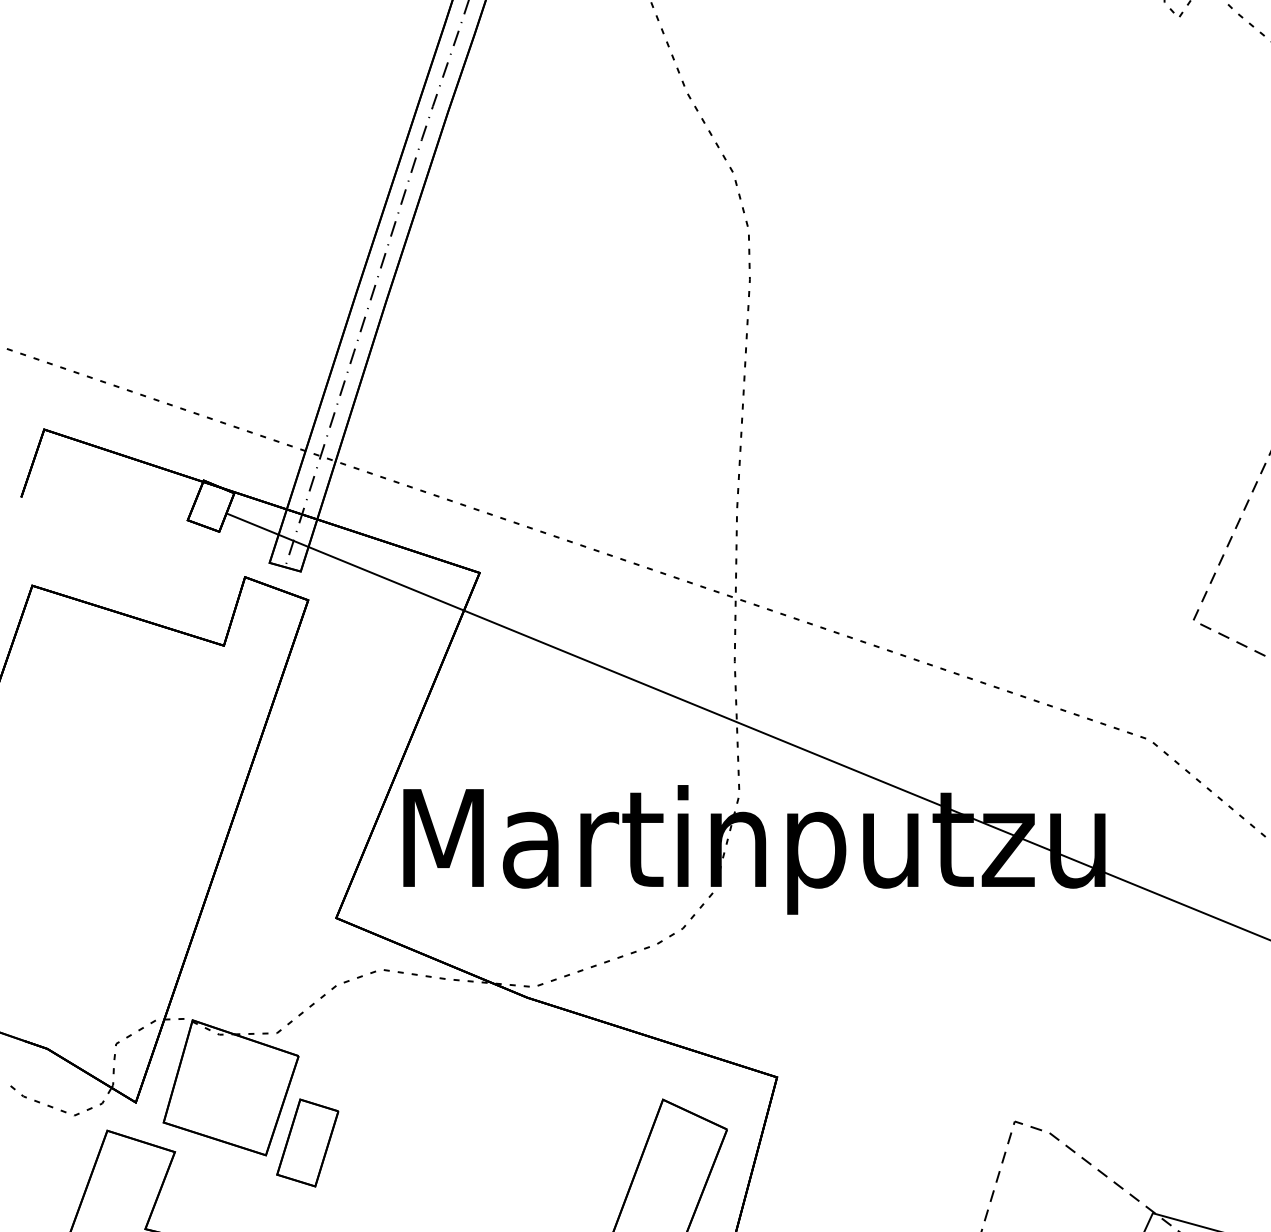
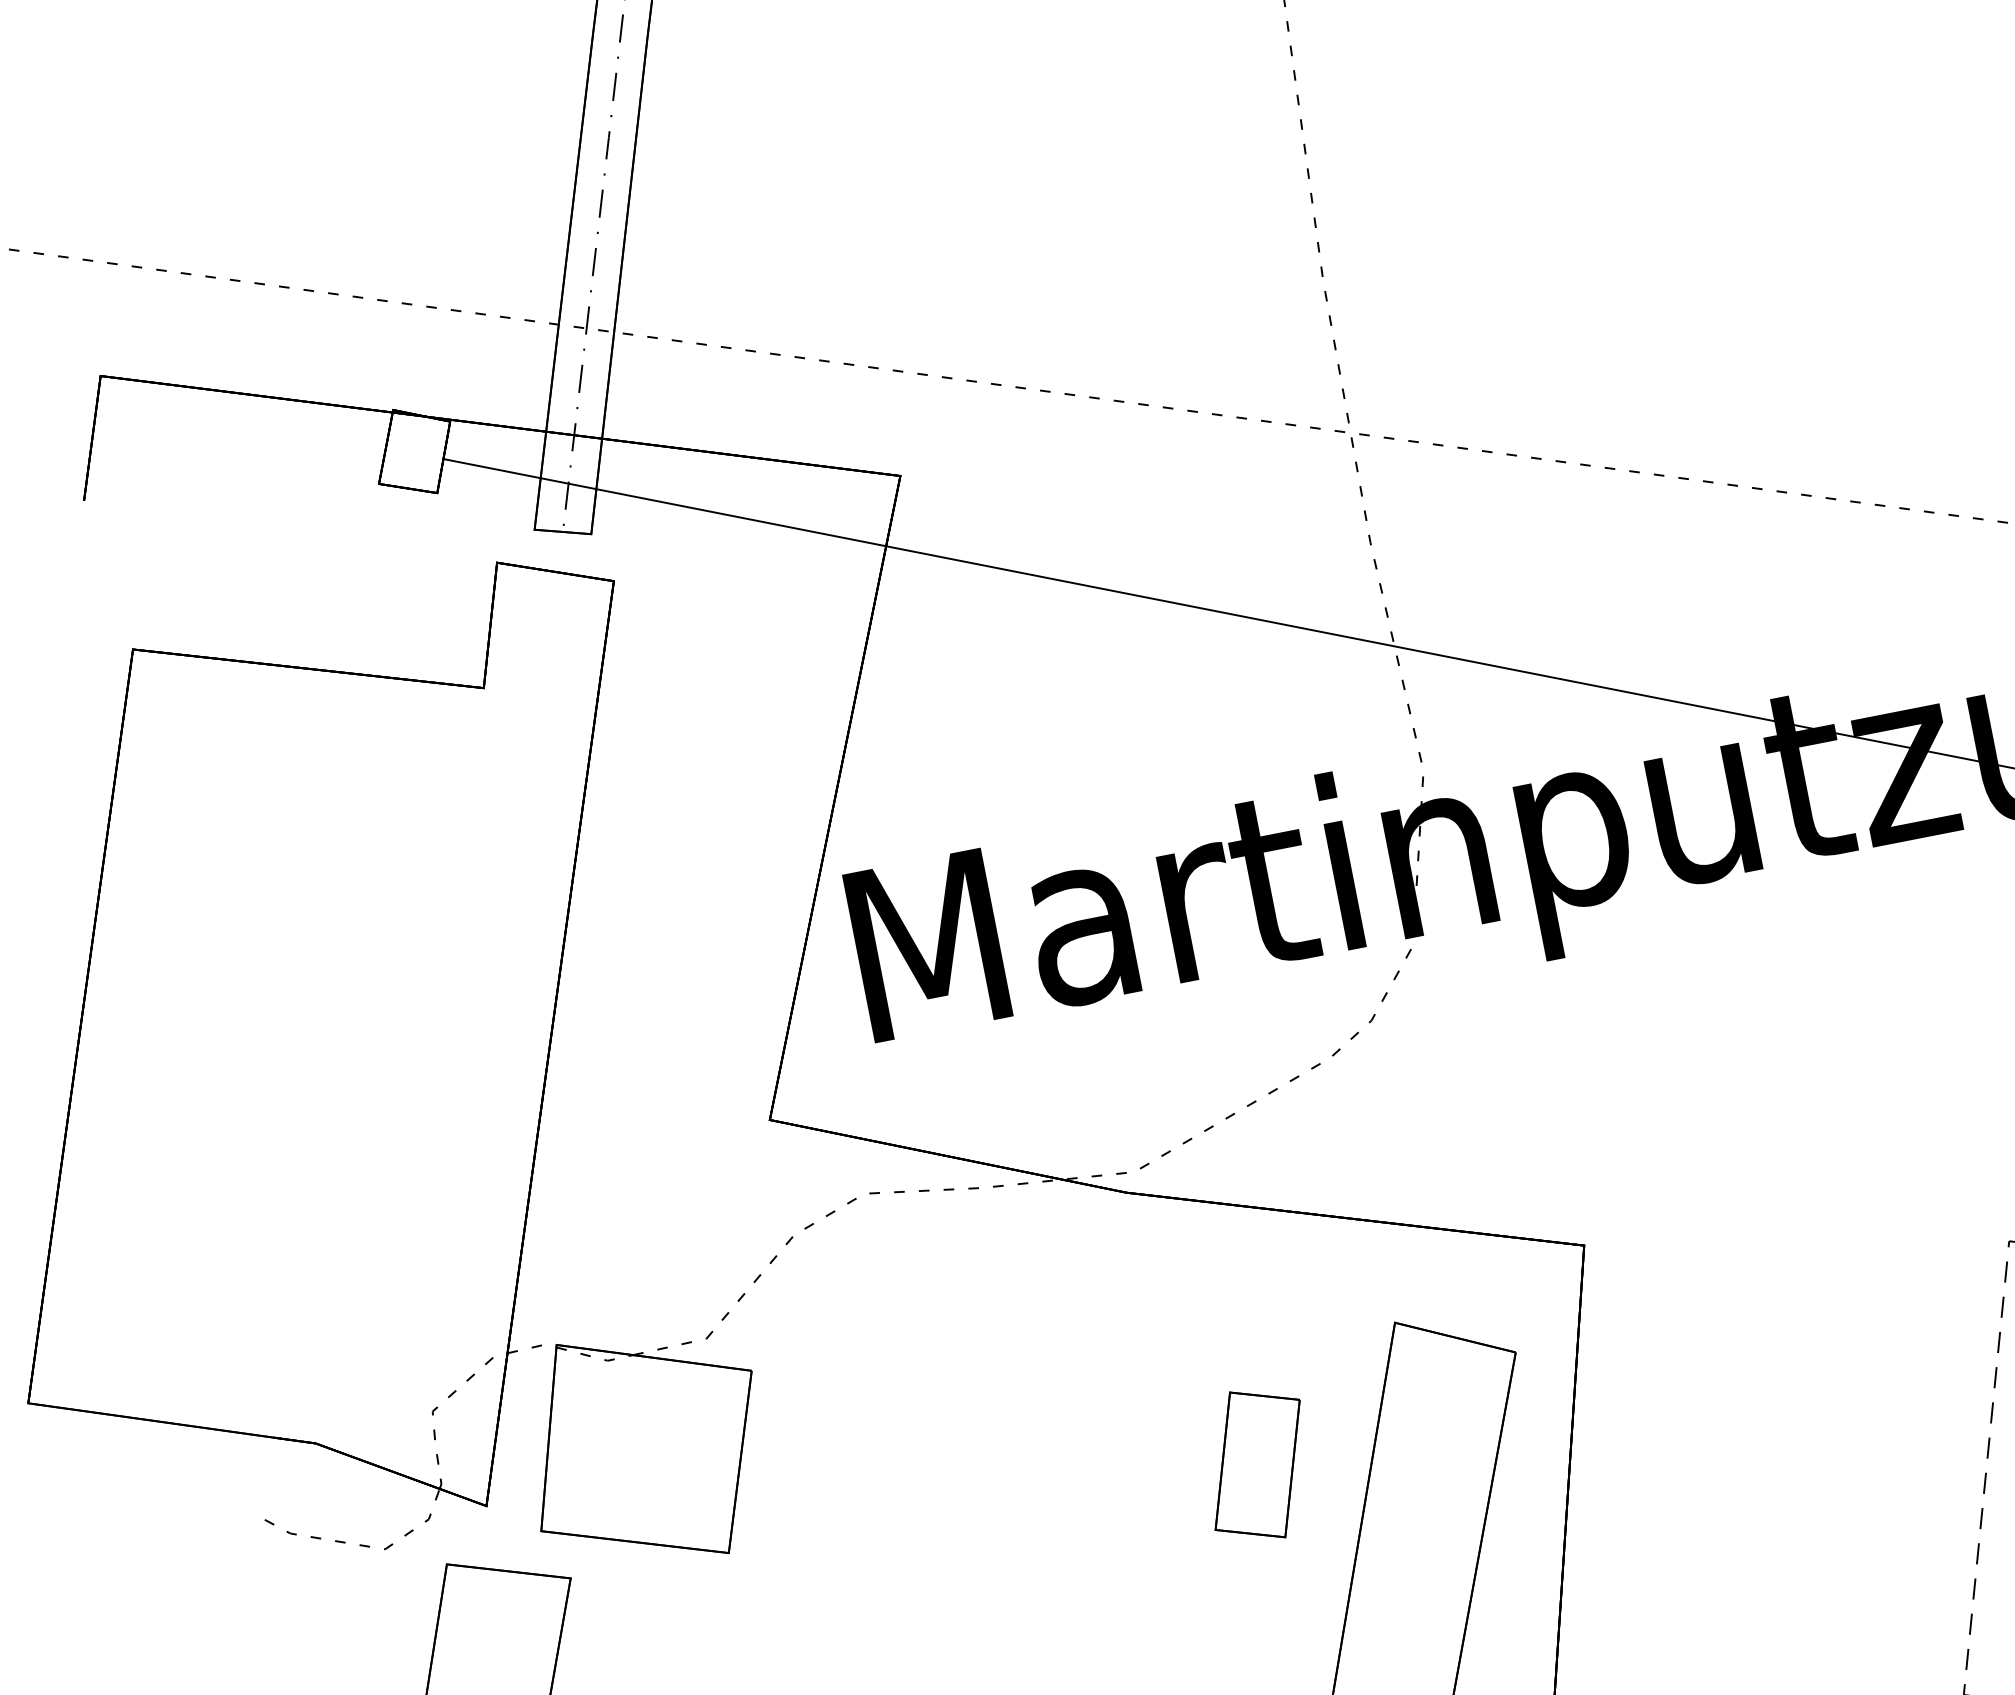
part: (307, 1142) -> (1256, 1464), moved

